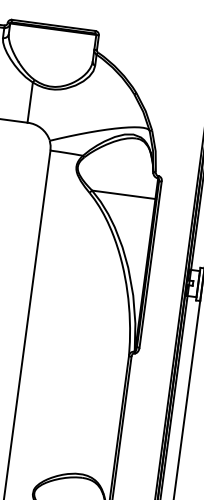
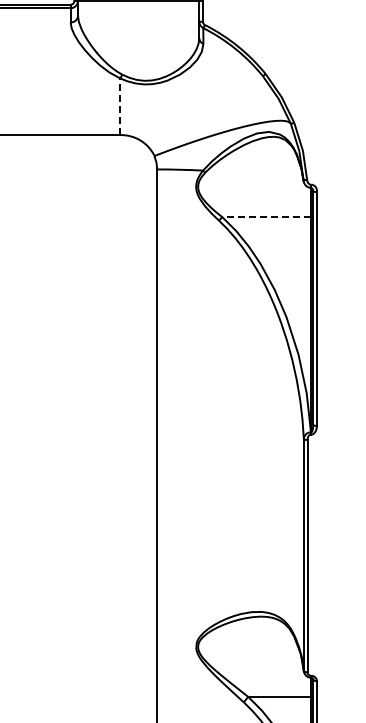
line: (30, 102) -> (120, 106), solid -> dashed
line: (123, 195) -> (266, 217), solid -> dashed

